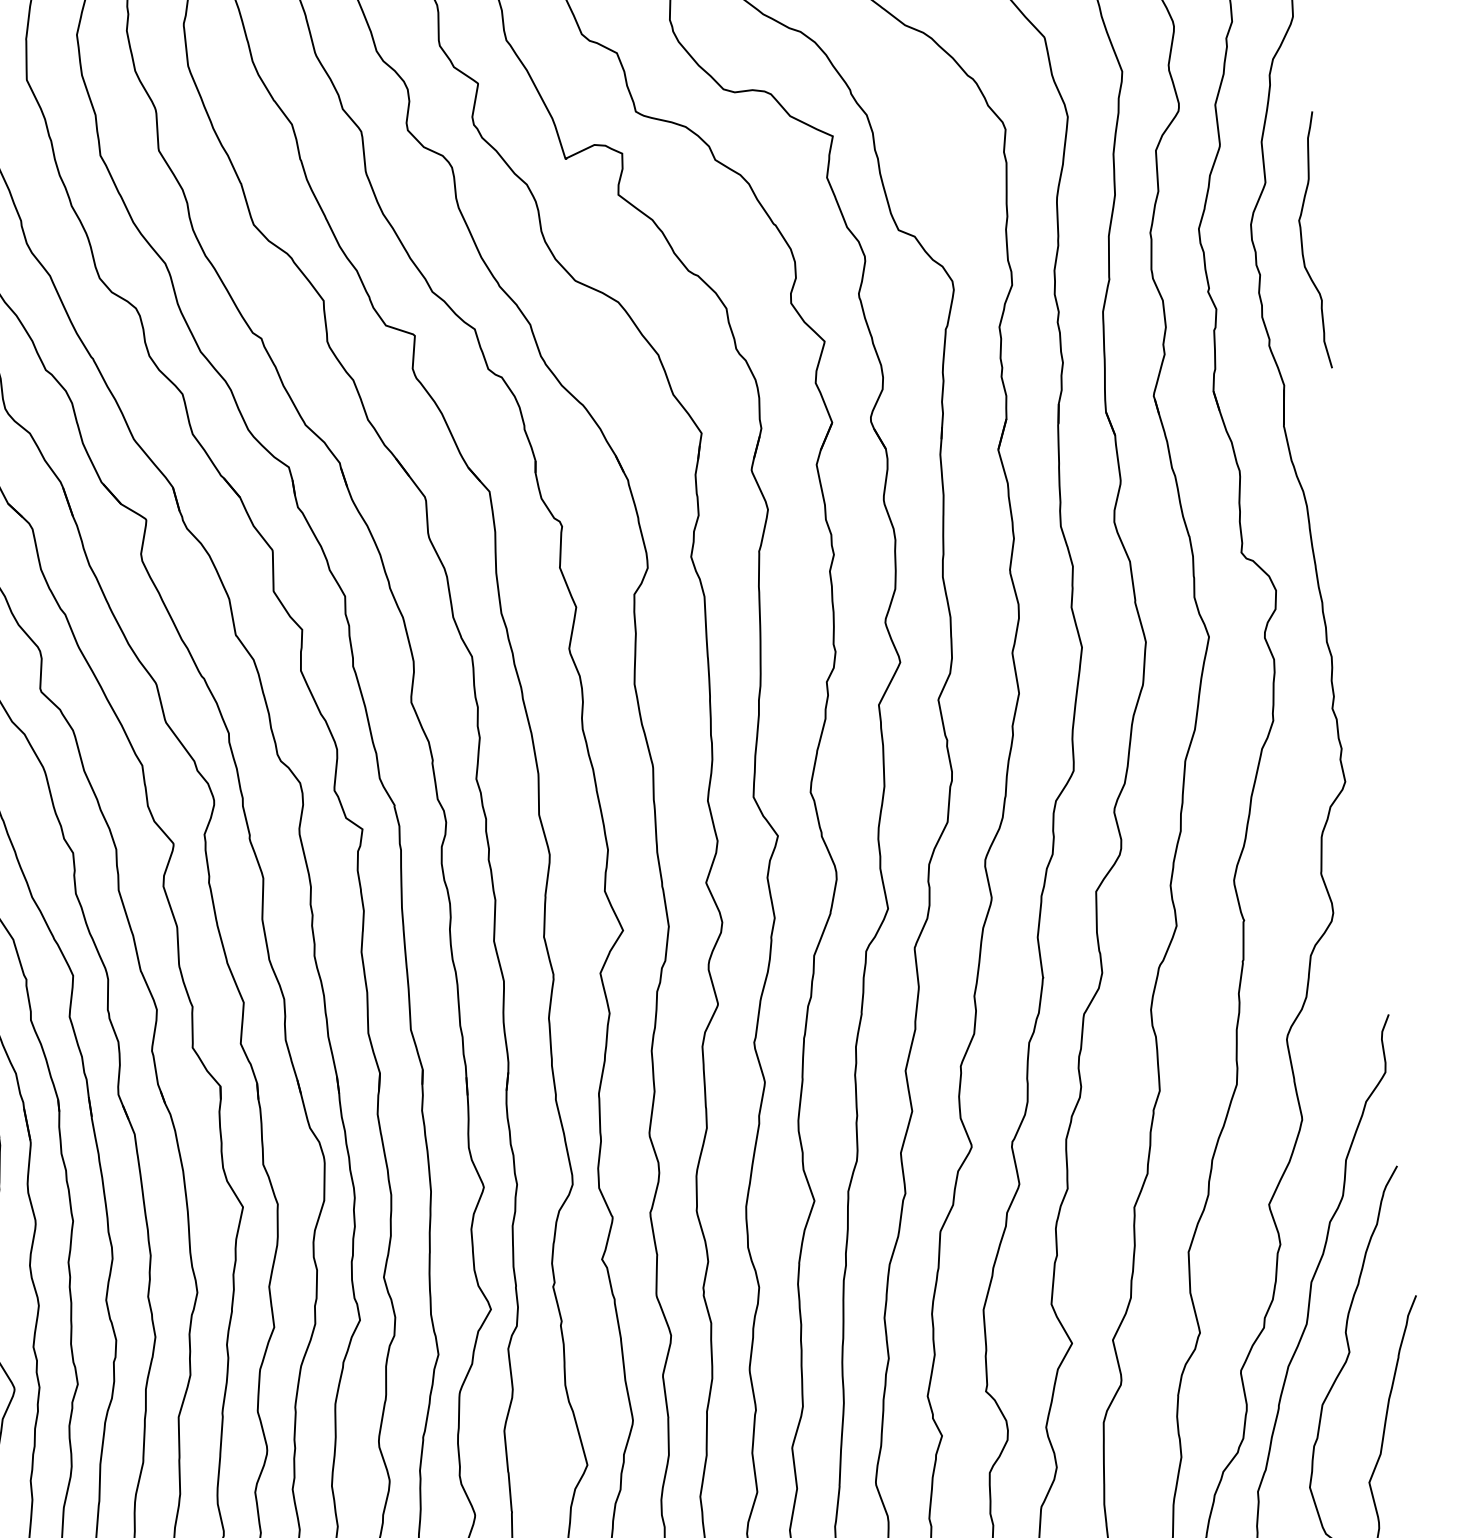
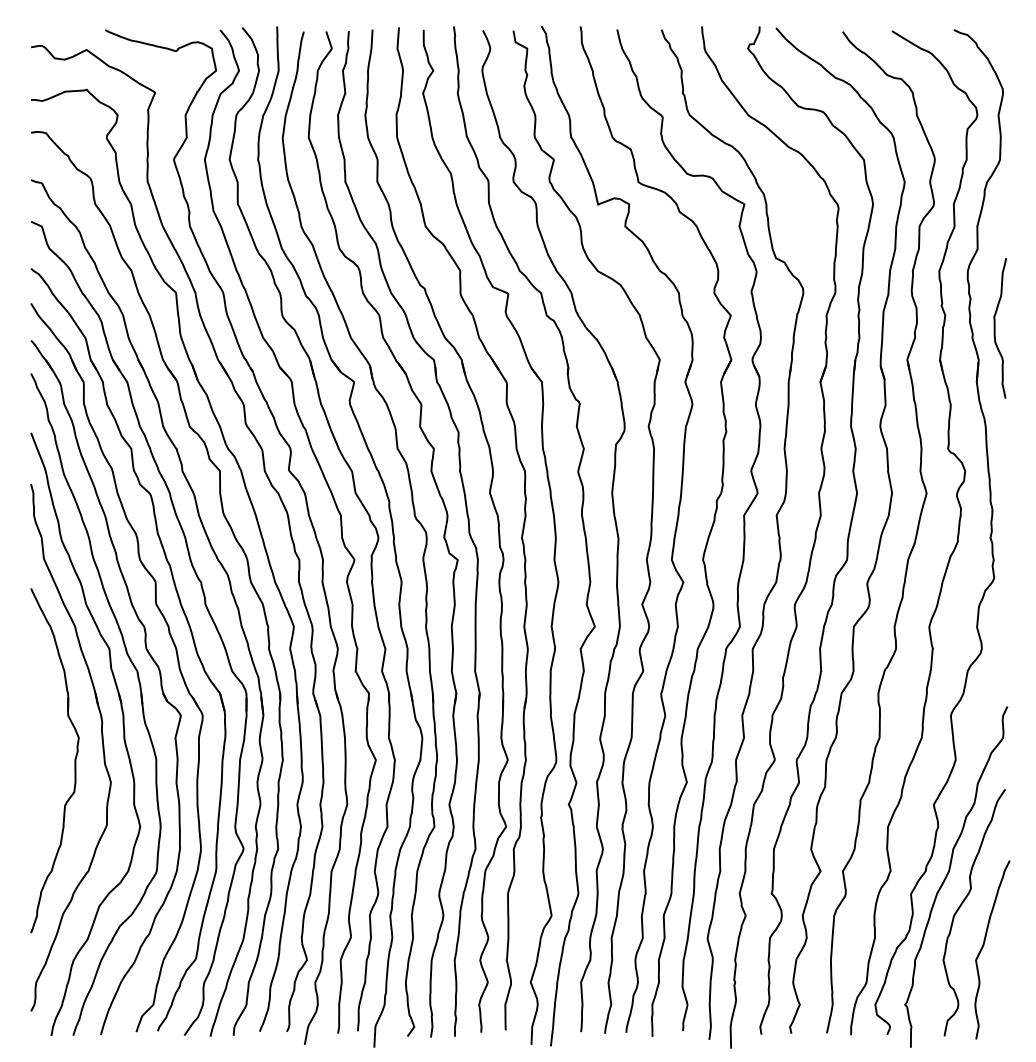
curve: (1303, 241) -> (995, 328), moved

